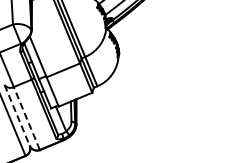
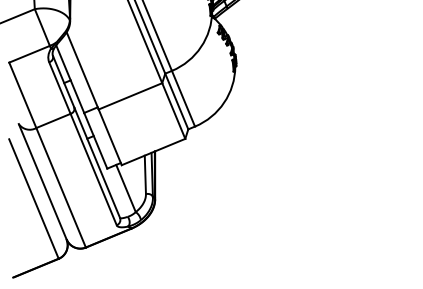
line: (17, 115) -> (43, 182), dashed -> solid
line: (26, 118) -> (60, 187), dashed -> solid

